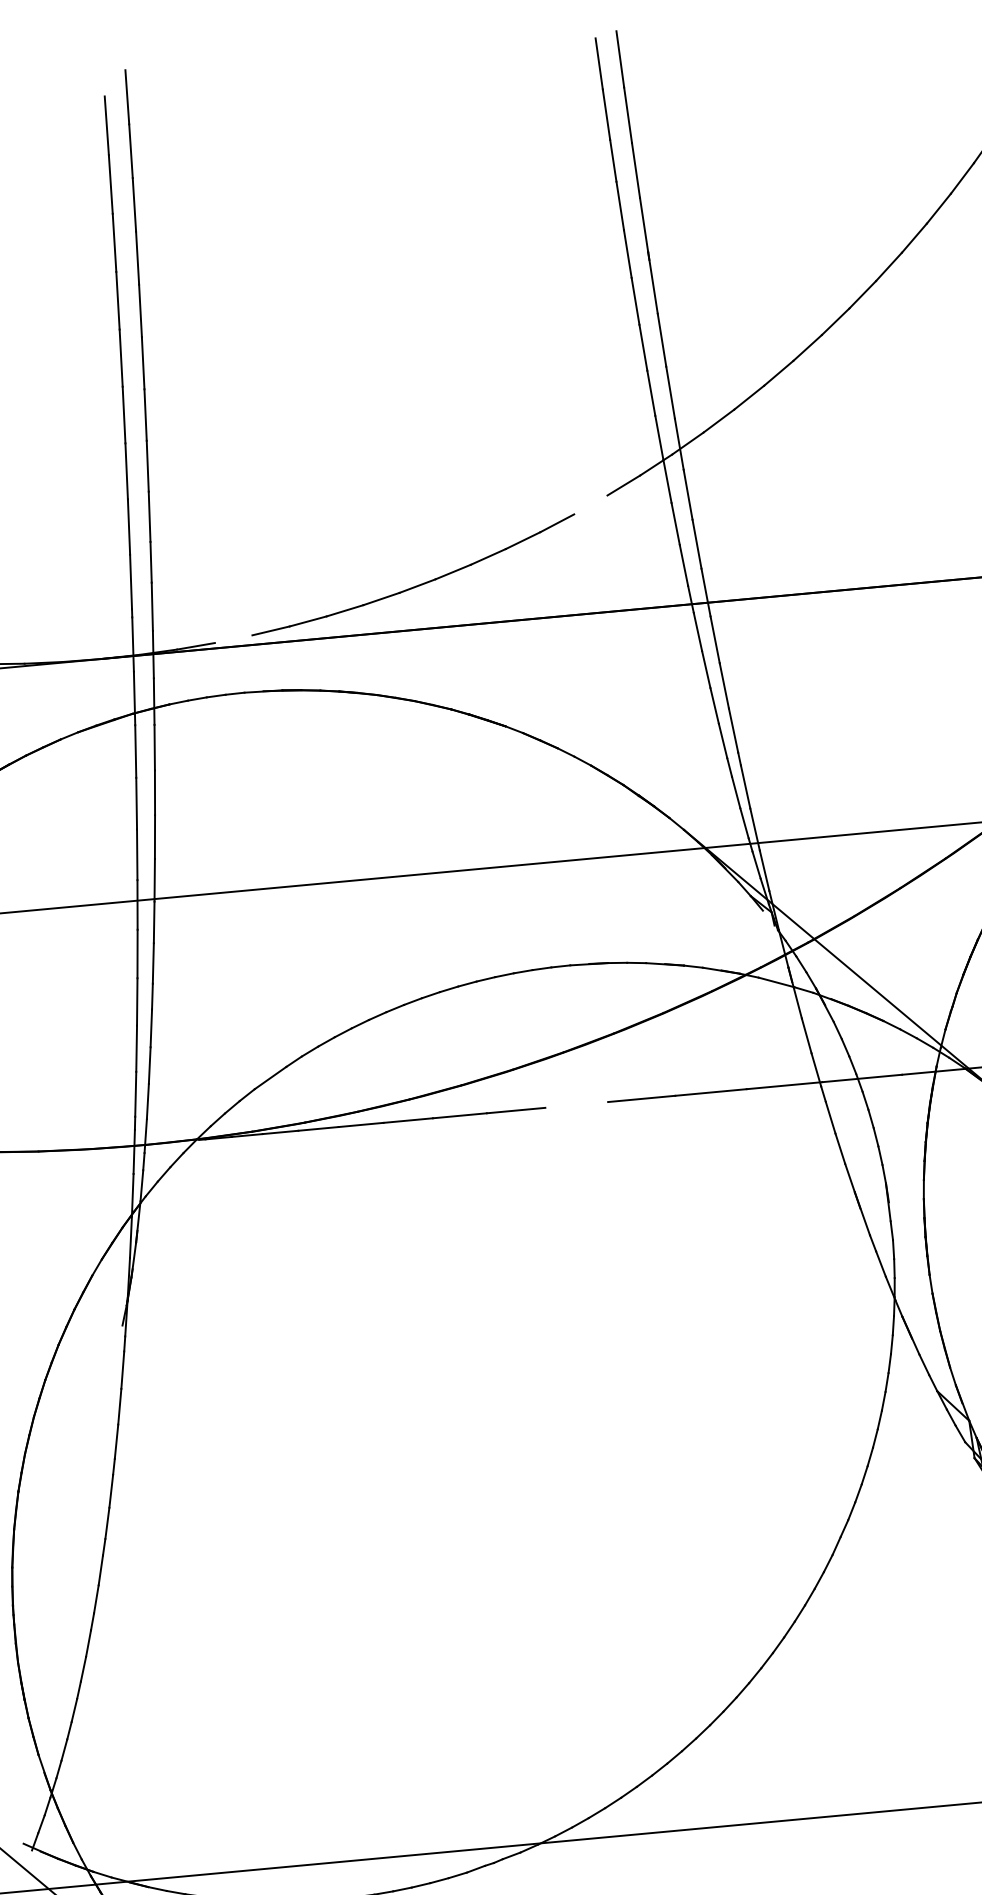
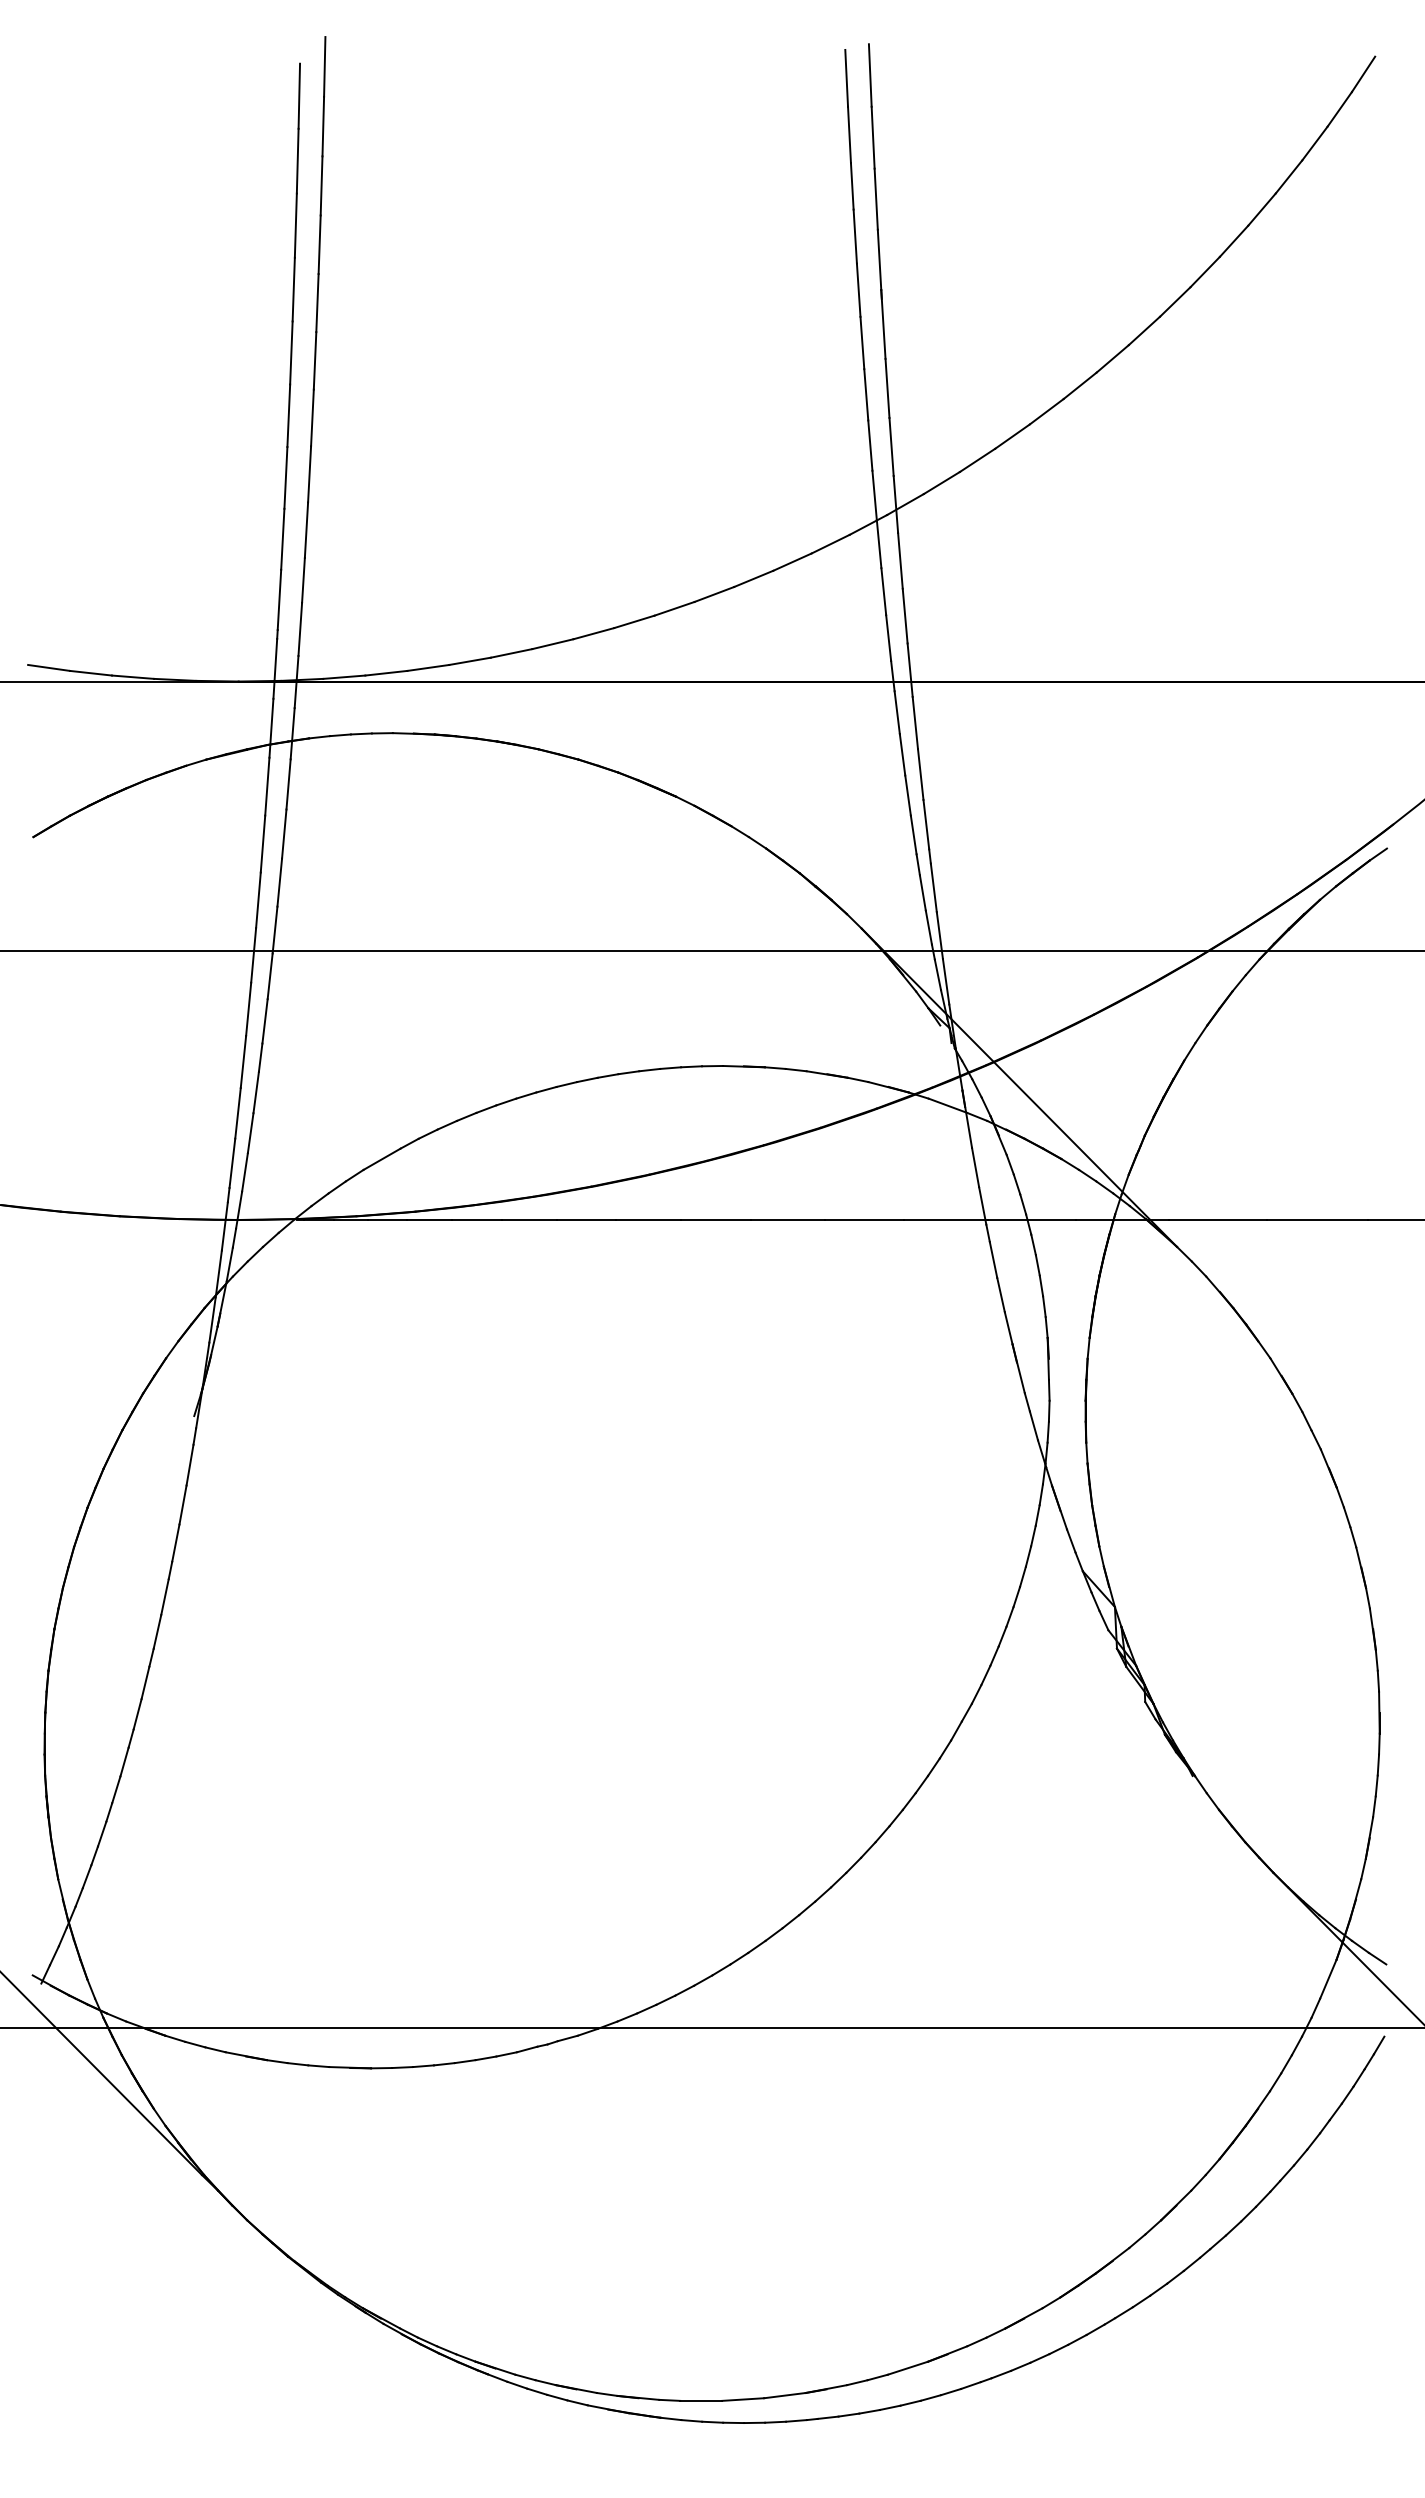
line: (590, 504) -> (792, 561), added
line: (233, 638) -> (386, 672), added
line: (576, 1104) -> (715, 1219), added

